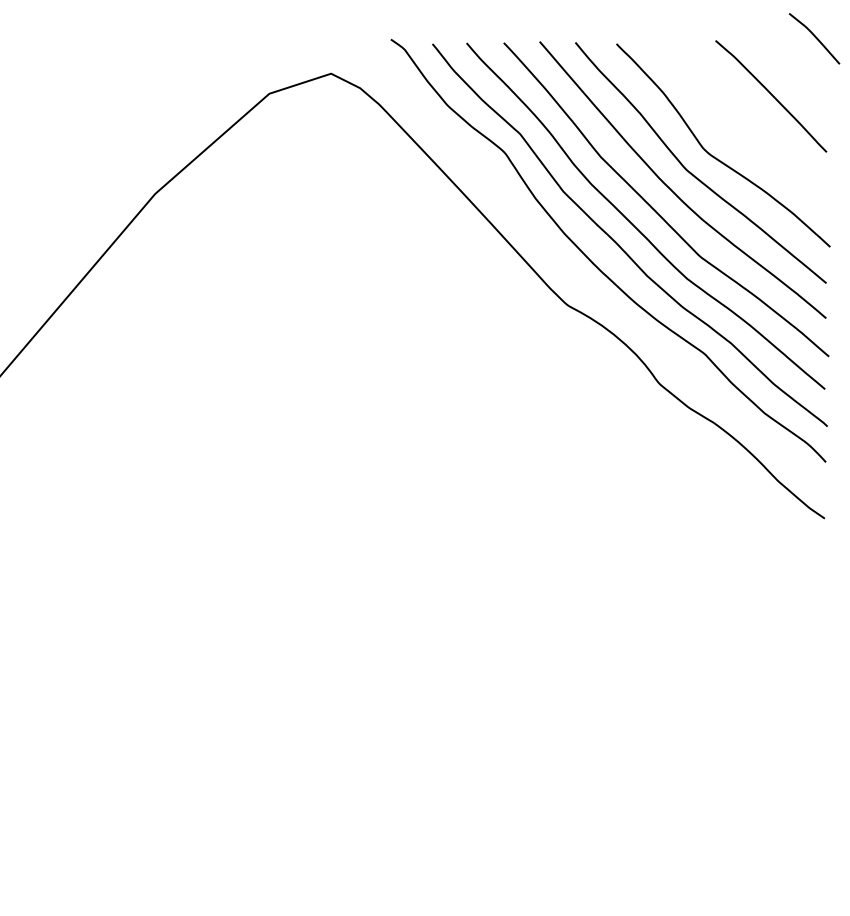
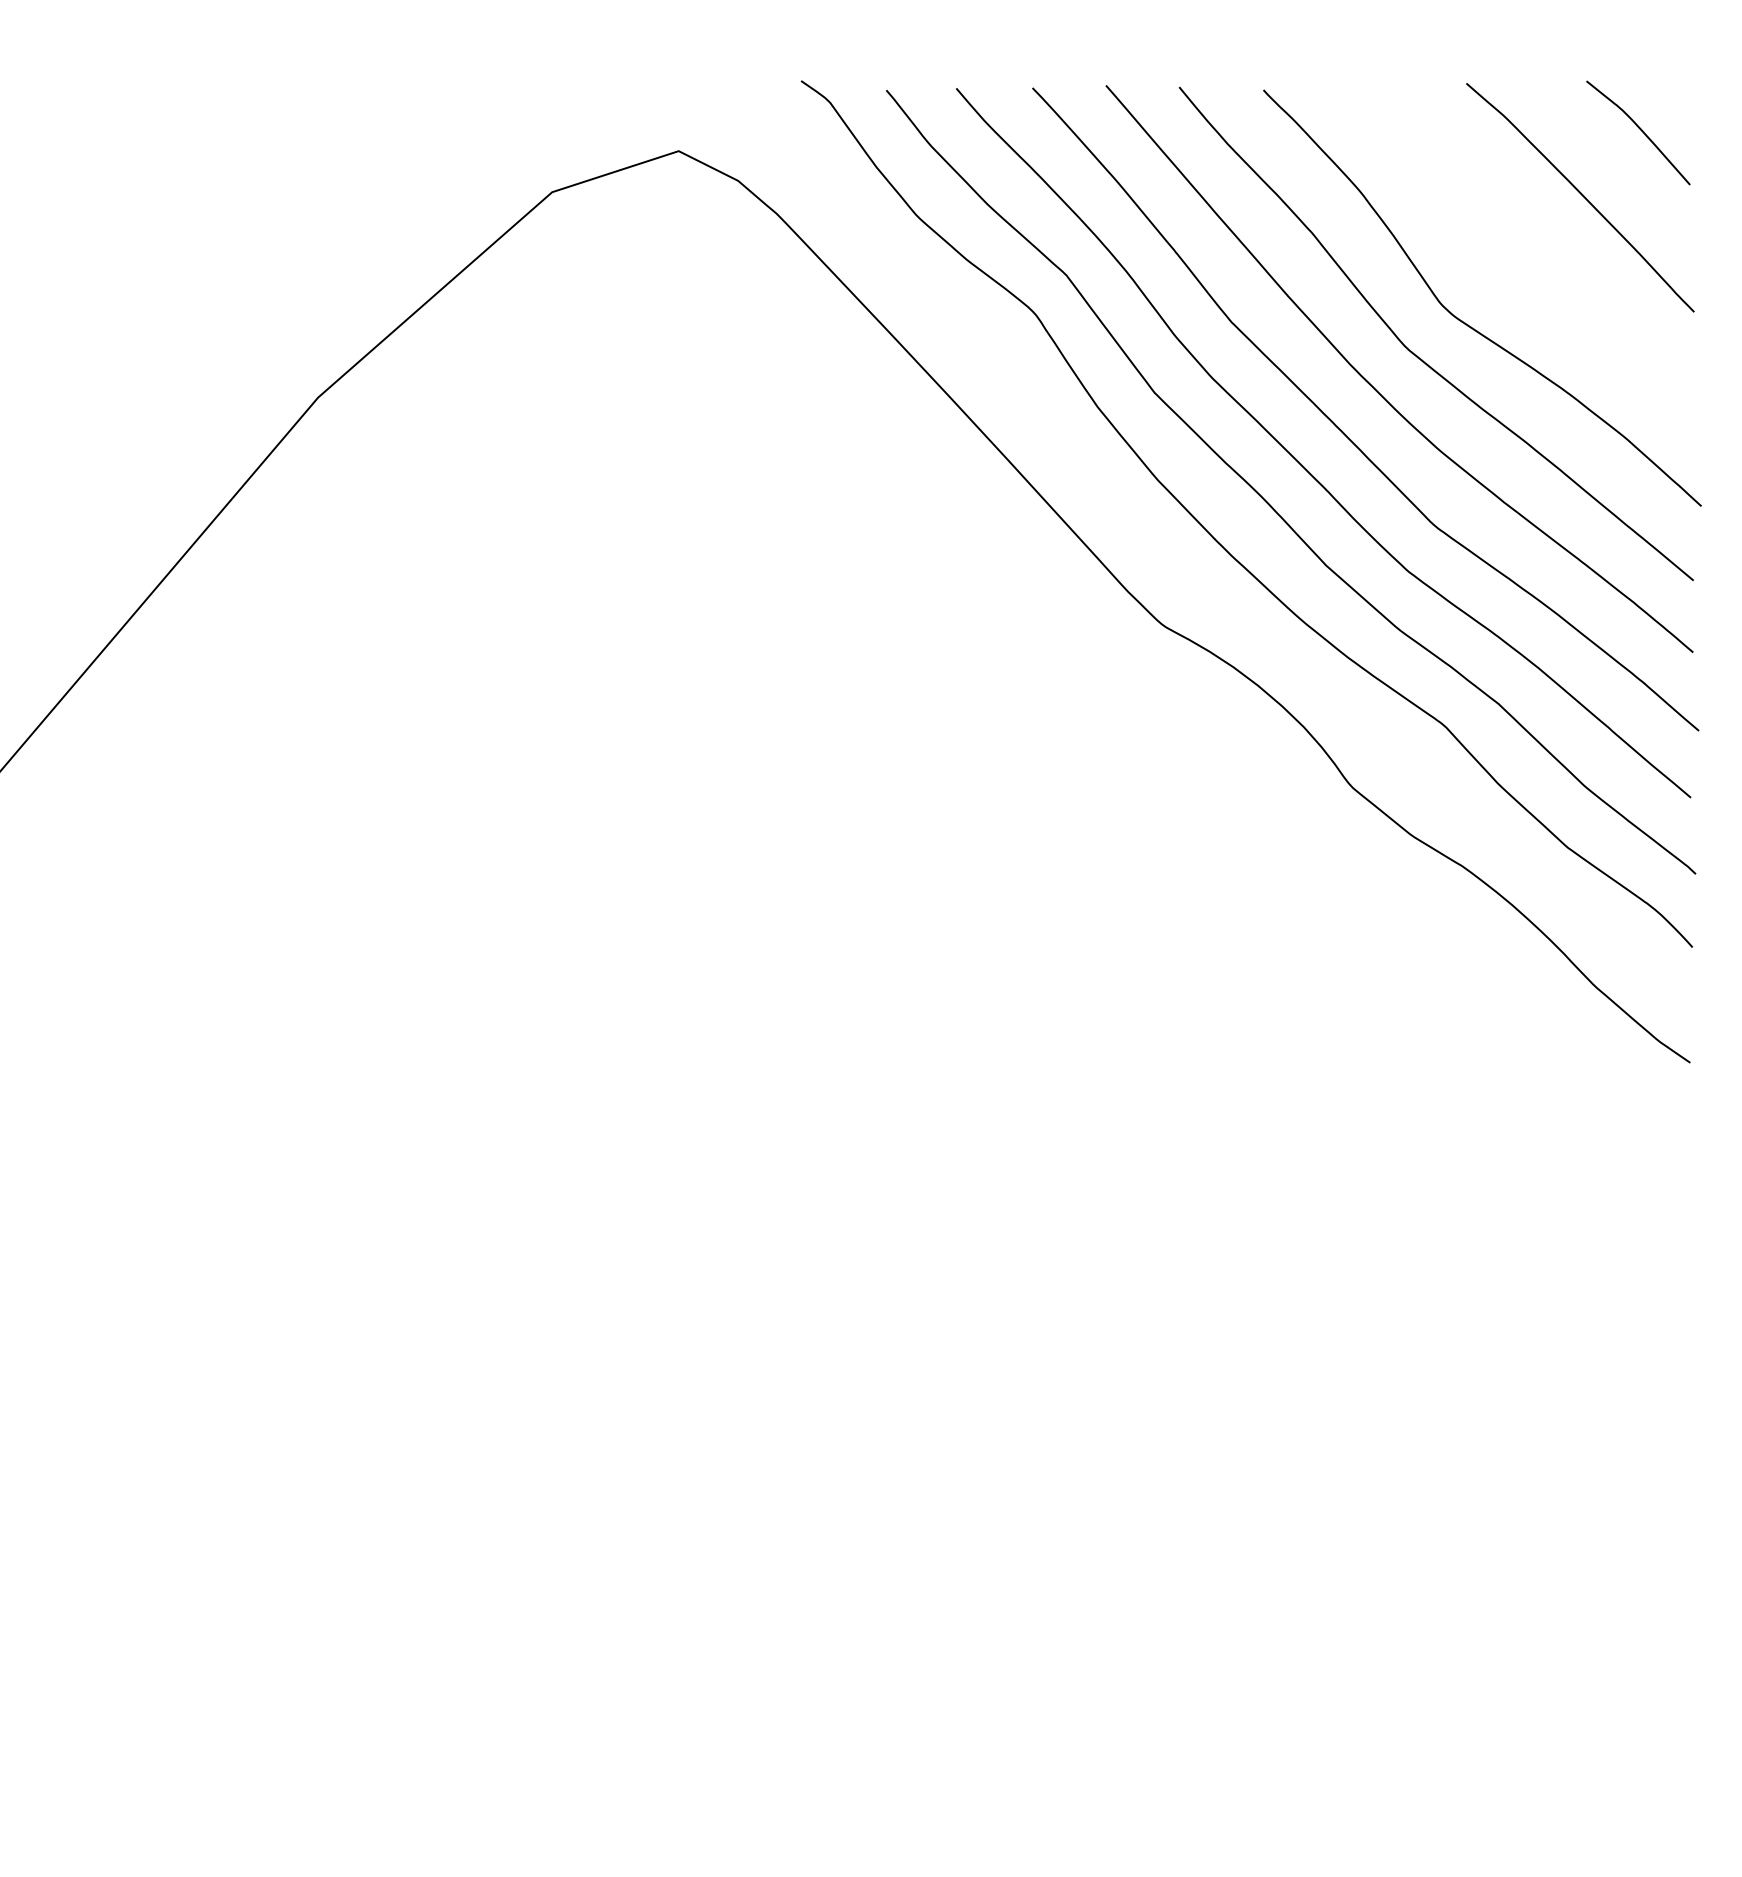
curve: (814, 37) -> (1638, 130), moved

